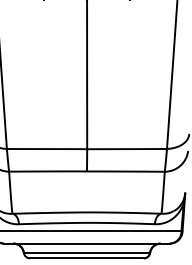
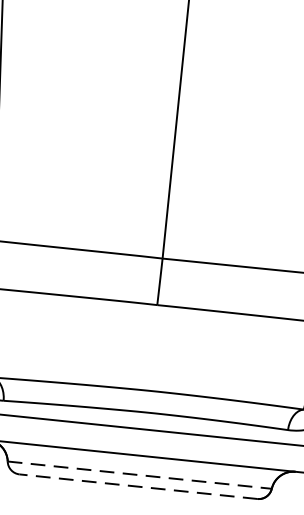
line: (87, 252) -> (140, 474), solid -> dashed
line: (86, 258) -> (137, 486), solid -> dashed

